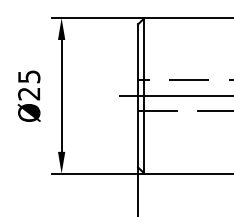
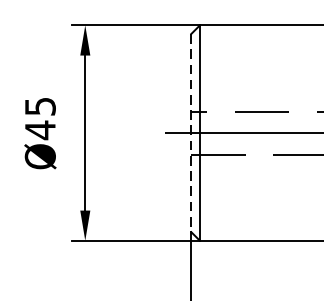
text: (29, 93) -> (40, 129), Ø25 -> Ø45
line: (138, 96) -> (191, 133), solid -> dashed

